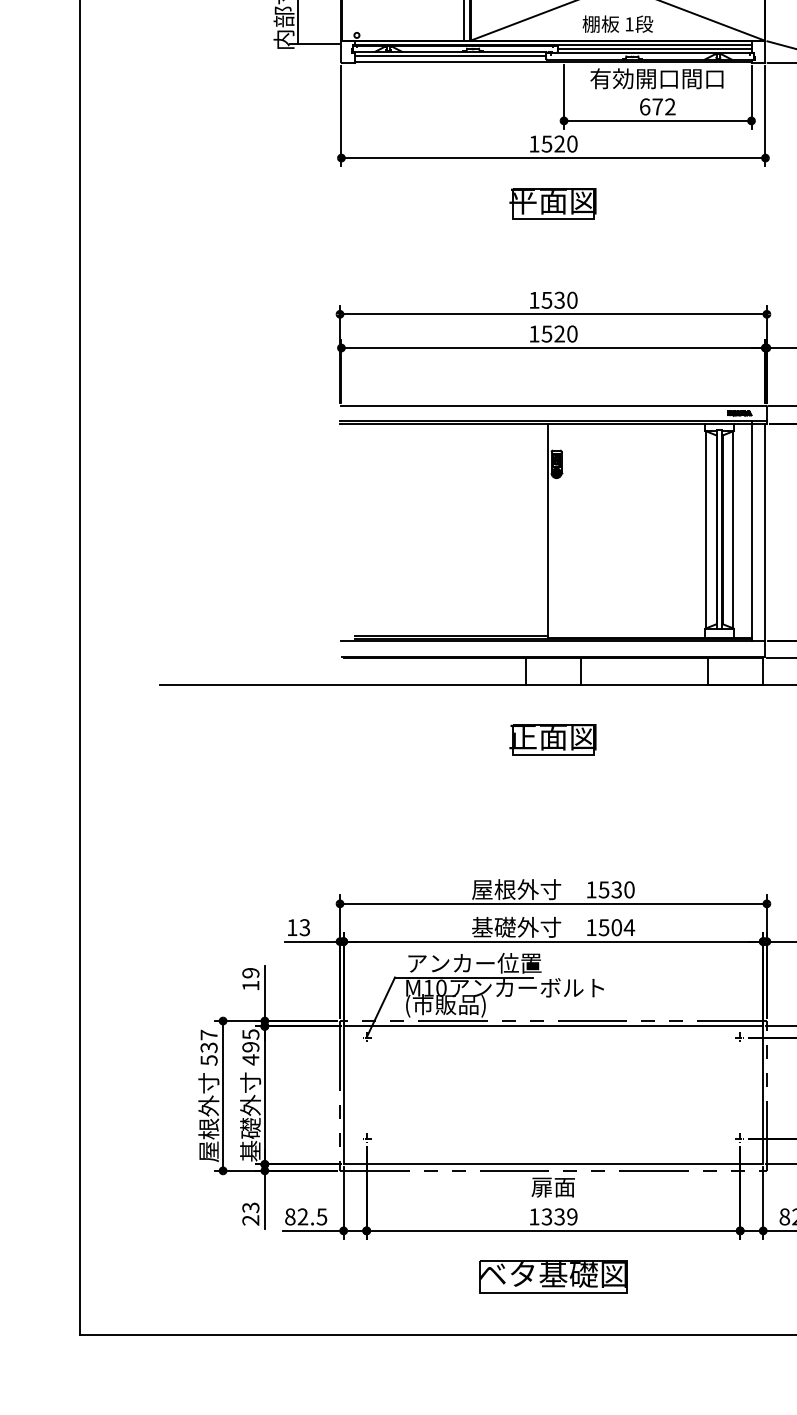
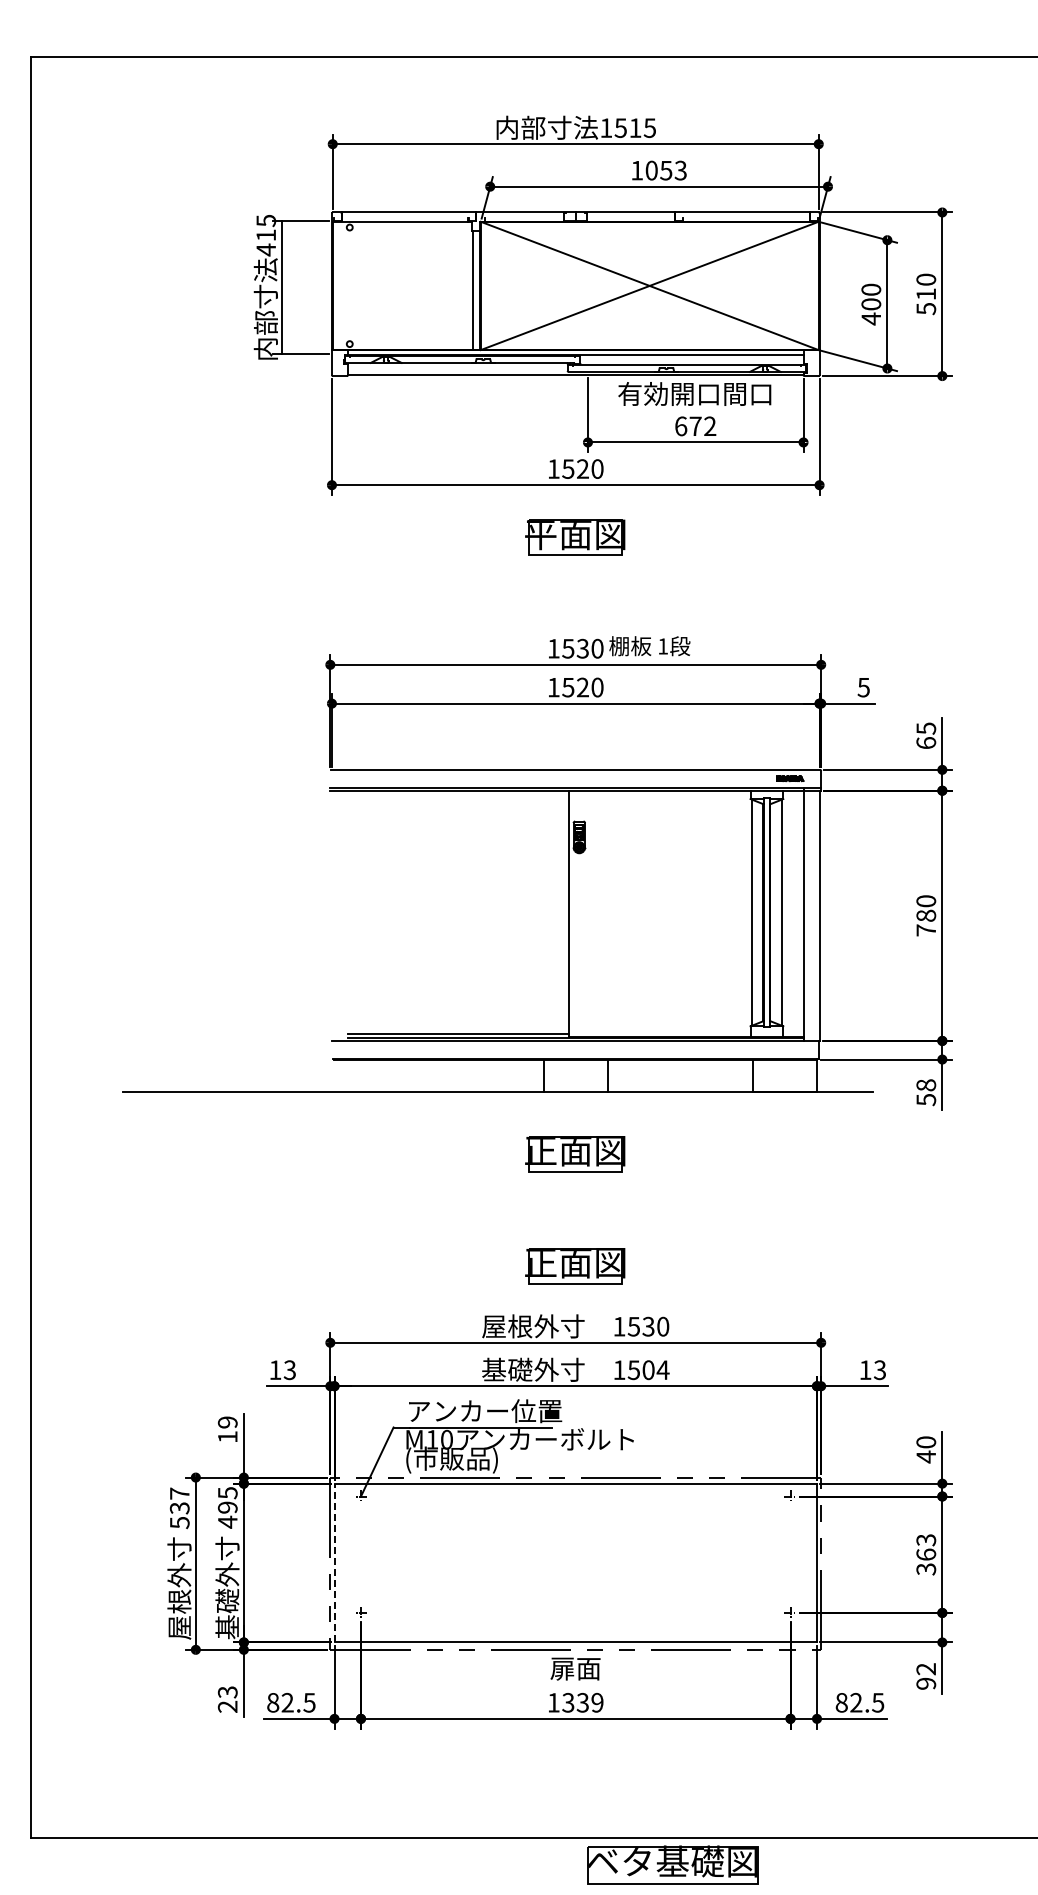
text: (617, 24) -> (649, 646), moved
line: (654, 48) -> (691, 359), removed
line: (450, 56) -> (457, 368), removed
part: (553, 837) -> (575, 1266), added
line: (343, 1094) -> (334, 1562), solid -> dashed
part: (553, 1276) -> (672, 1864), moved

